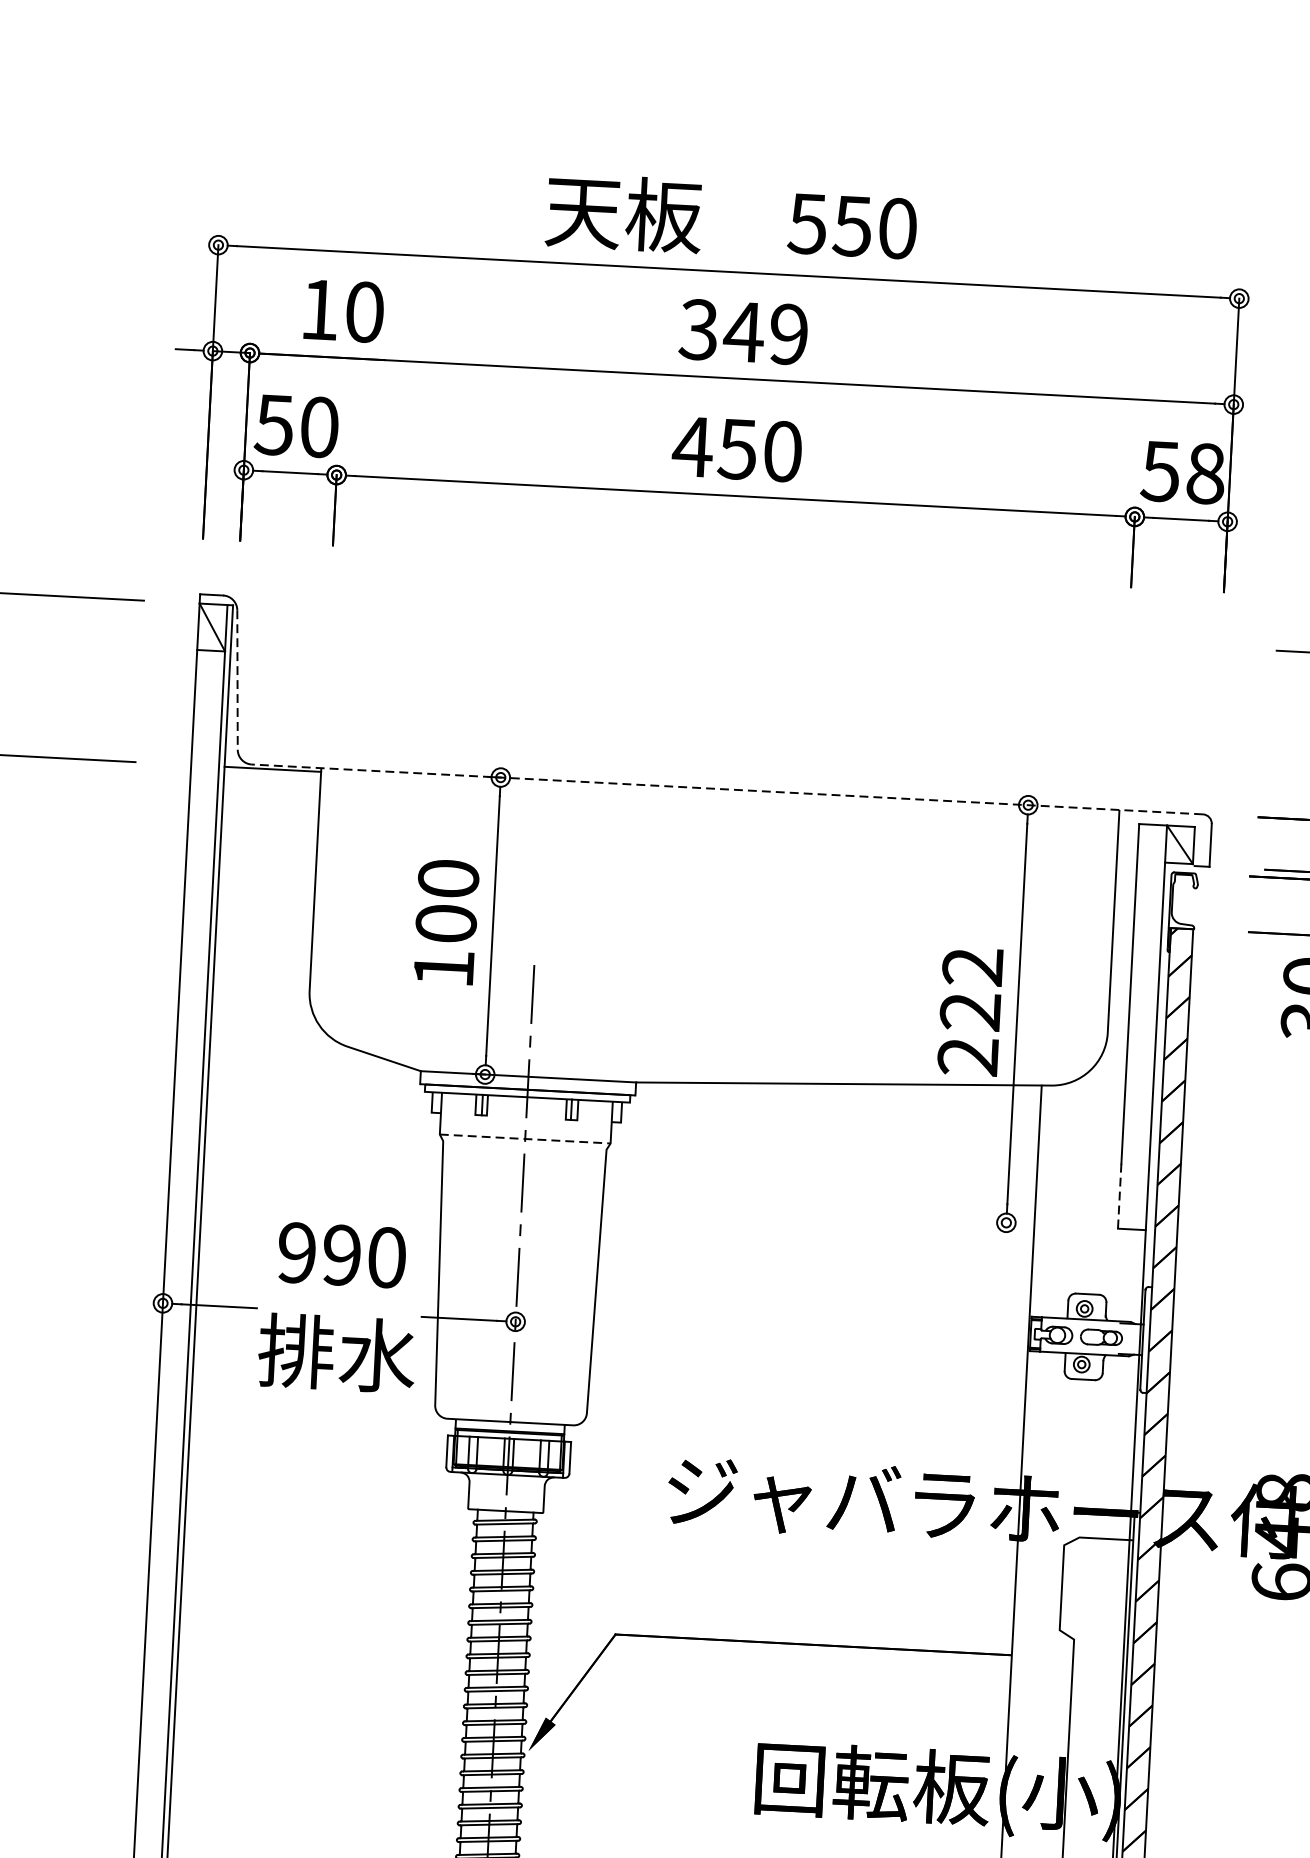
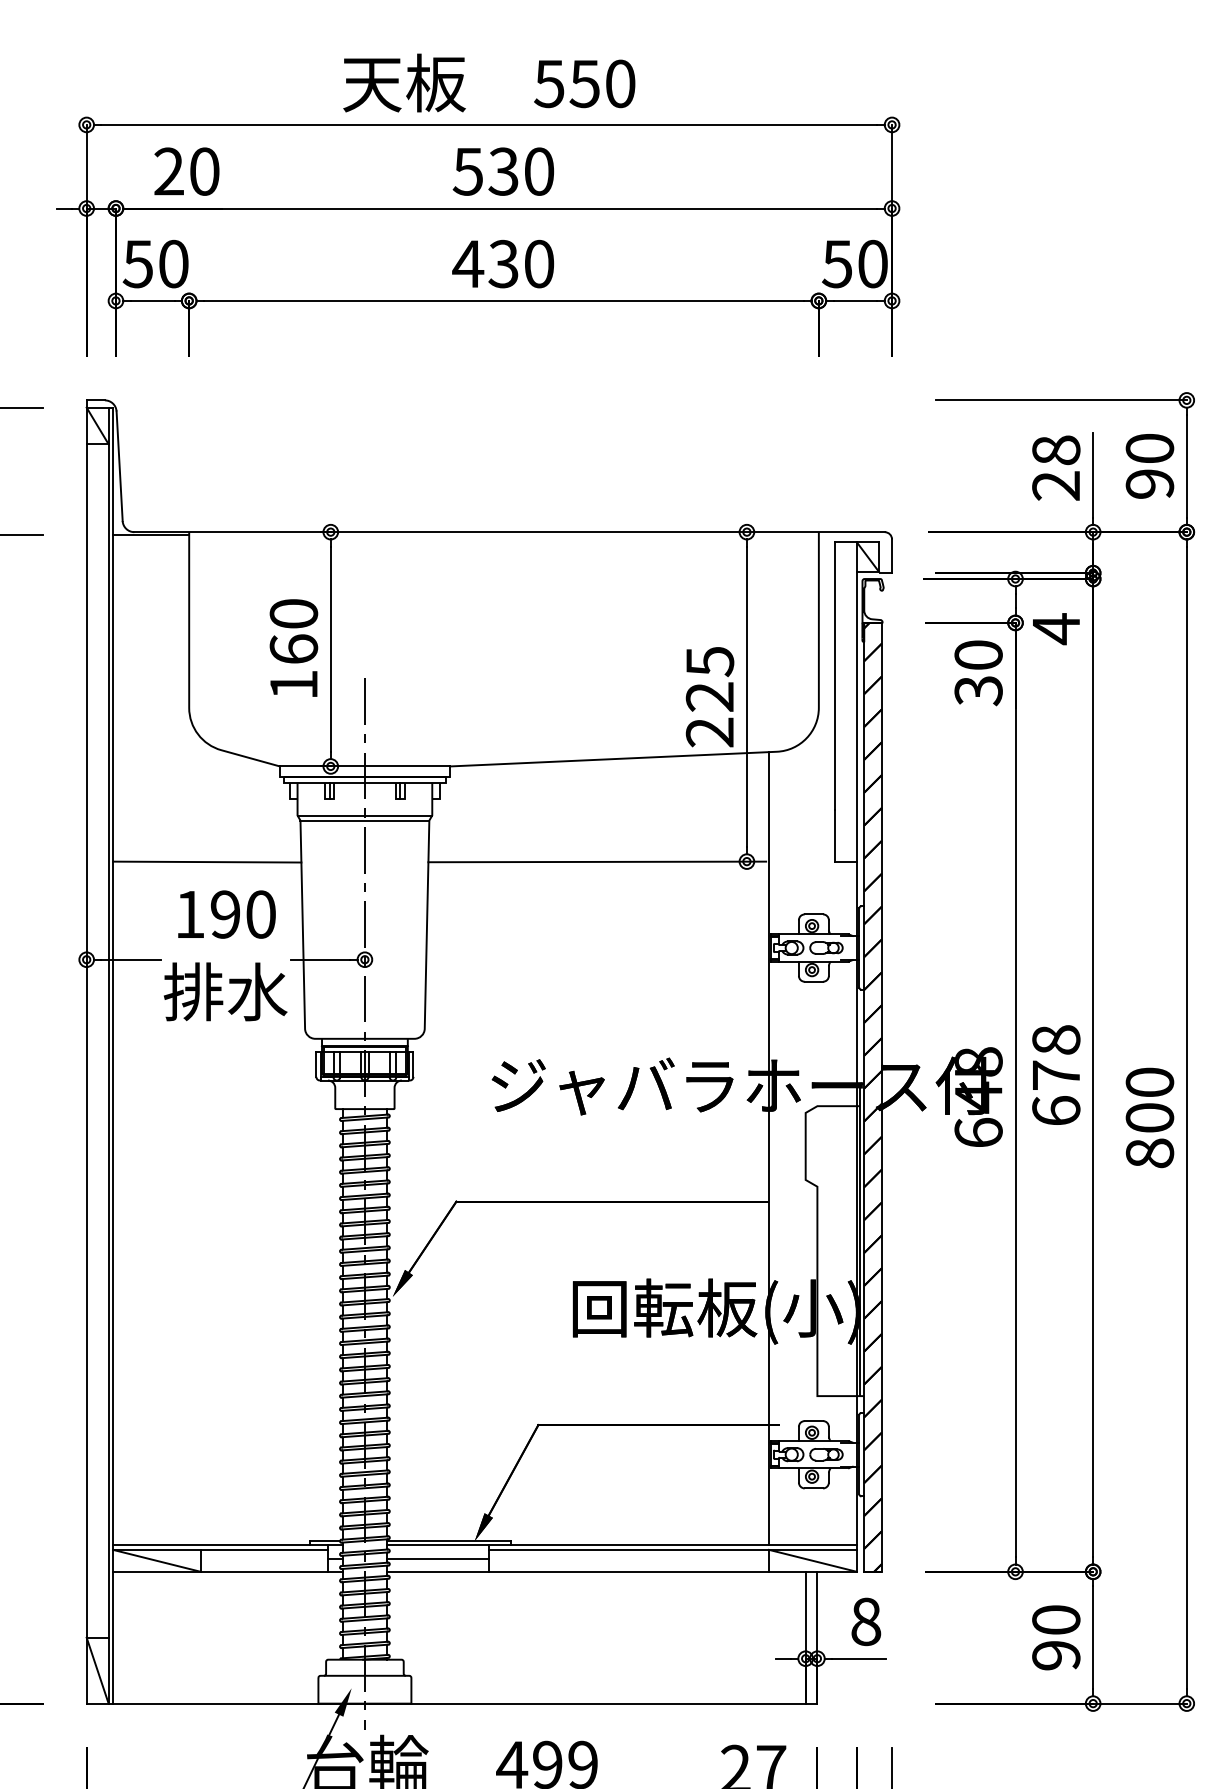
text: (319, 309) -> (168, 171), 10 -> 20
text: (743, 331) -> (503, 171), 349 -> 530
text: (737, 448) -> (503, 263), 450 -> 430
text: (1205, 473) -> (872, 263), 58 -> 50
line: (237, 680) -> (119, 466), dashed -> solid
line: (727, 789) -> (509, 532), dashed -> solid
text: (445, 922) -> (293, 648), 100 -> 160
text: (972, 966) -> (709, 661), 222 -> 225
line: (525, 1139) -> (365, 815), dashed -> solid
line: (524, 1145) -> (364, 820), added
line: (322, 1186) -> (207, 861), added
line: (1119, 1196) -> (834, 836), dashed -> solid
line: (816, 1212) -> (597, 861), added
text: (296, 1252) -> (189, 914), 990 -> 190

